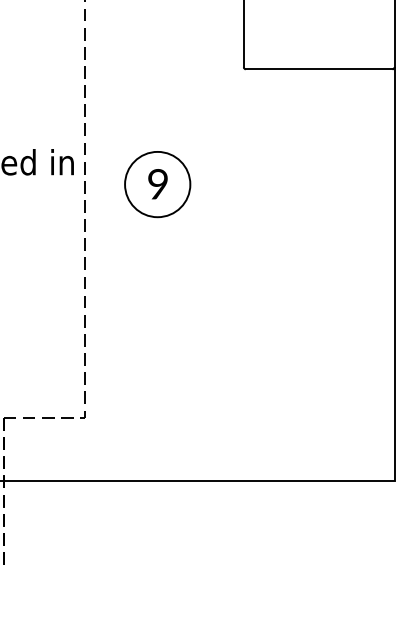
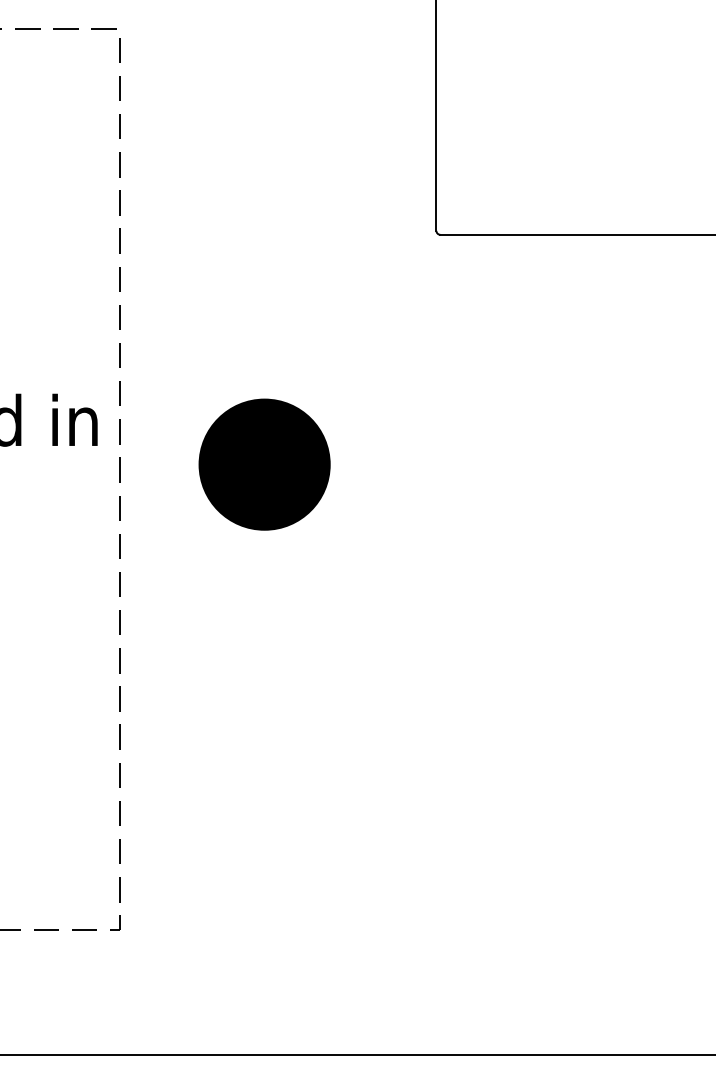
fill: (157, 184) -> (264, 464), added

